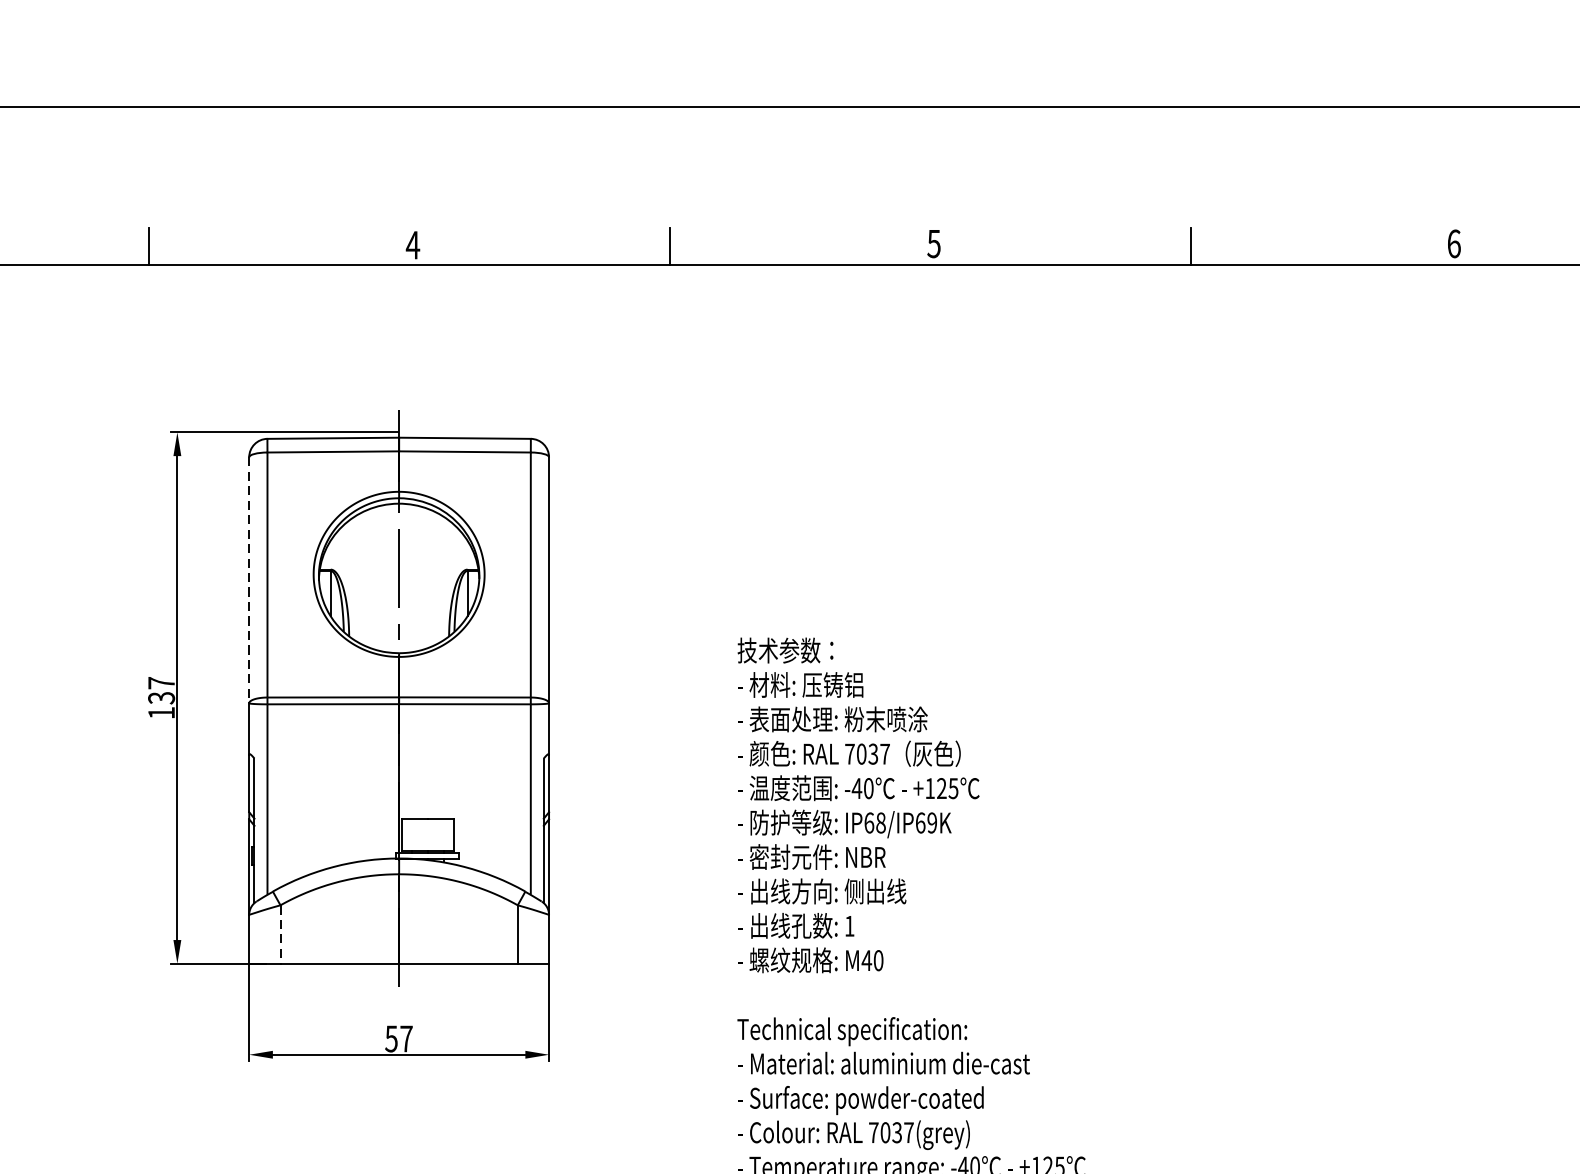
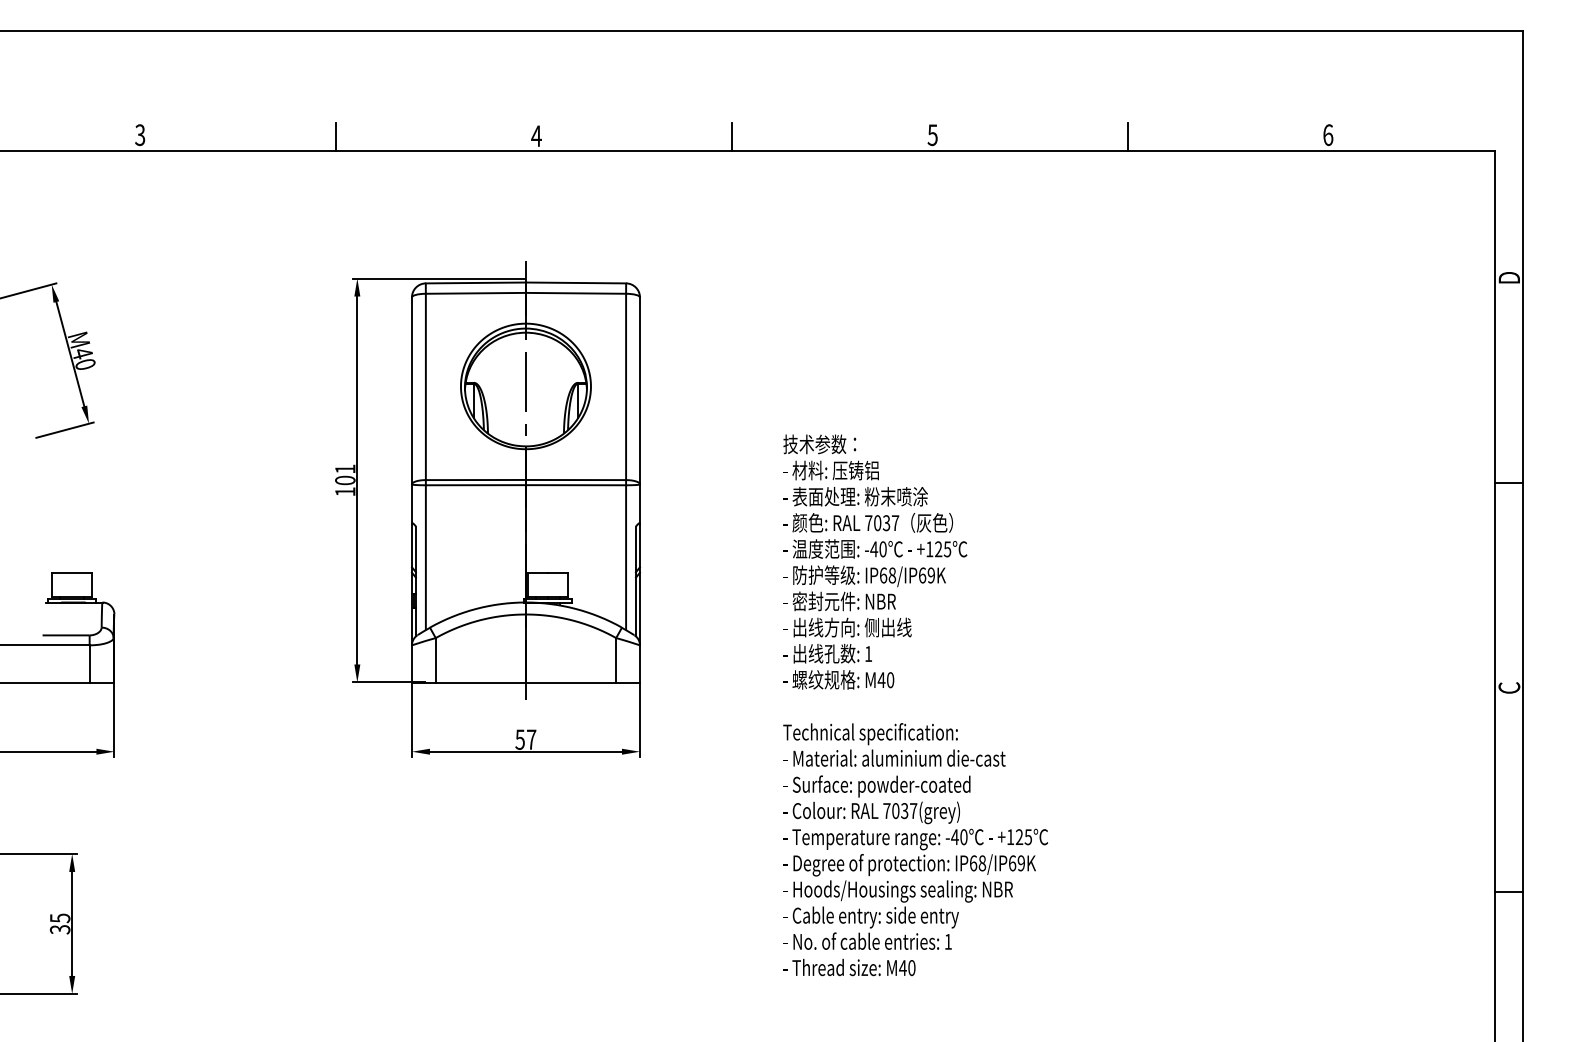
line: (248, 579) -> (411, 390), dashed -> solid
text: (161, 690) -> (345, 474), 137 -> 101
line: (280, 934) -> (435, 660), dashed -> solid

